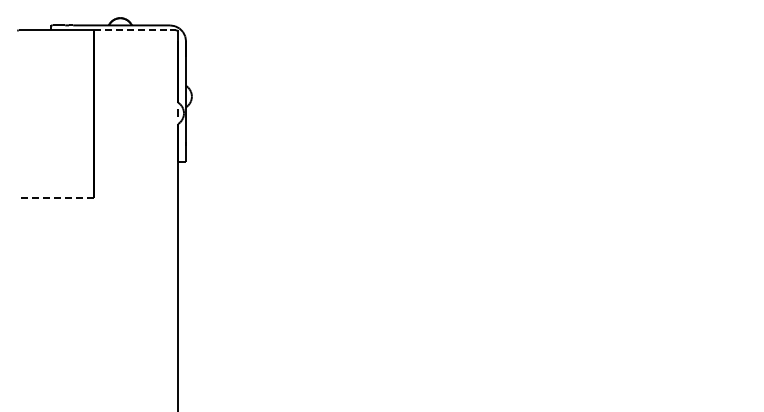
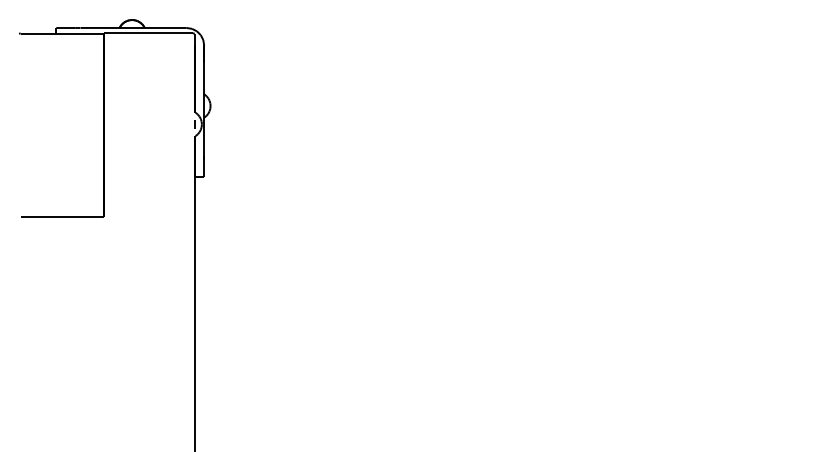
line: (132, 30) -> (145, 33), dashed -> solid
line: (56, 197) -> (62, 216), dashed -> solid

